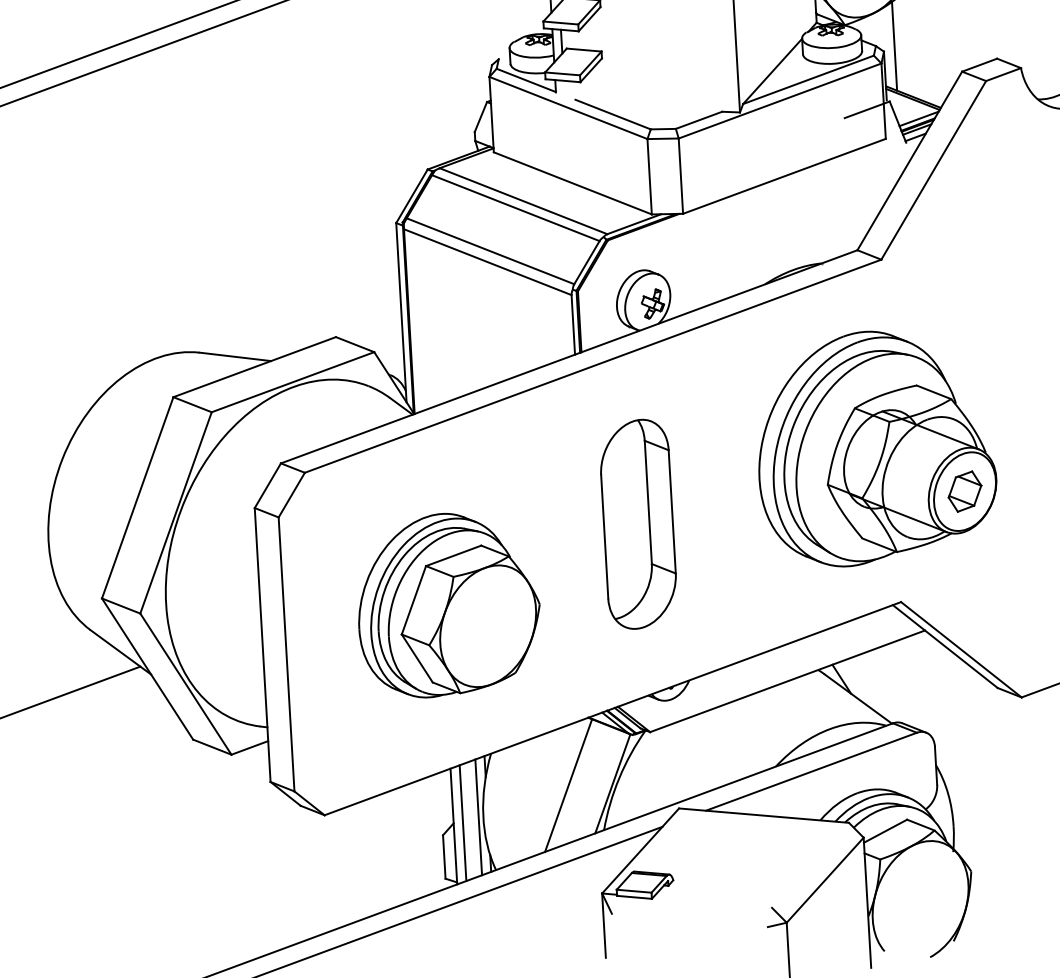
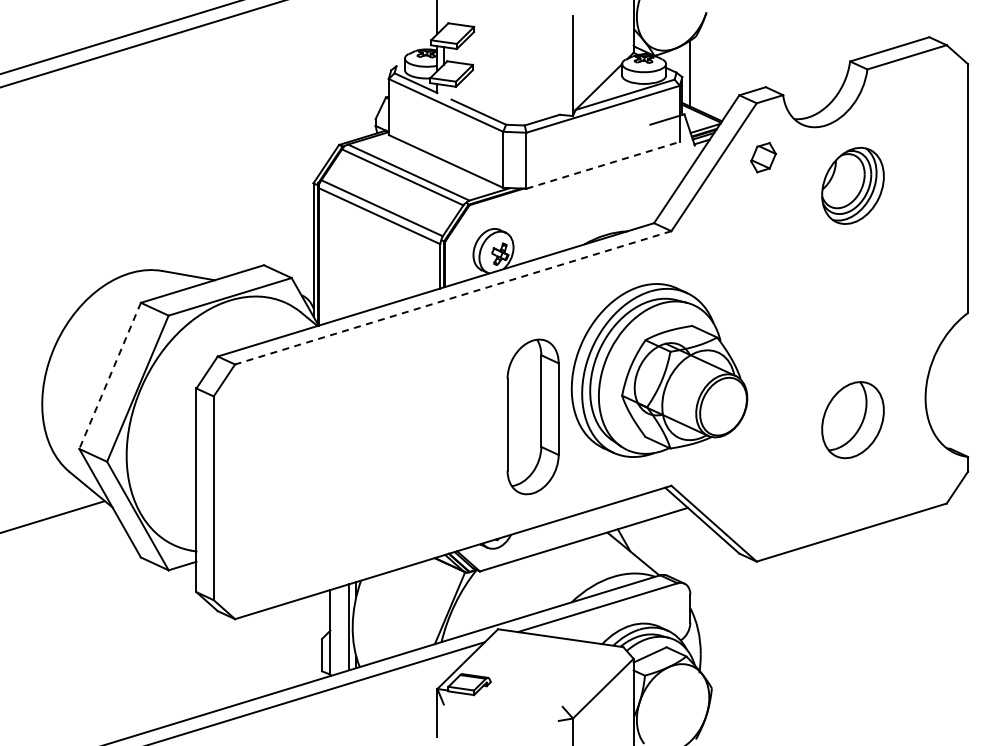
line: (784, 176) -> (603, 165), solid -> dashed
line: (592, 365) -> (452, 297), solid -> dashed
part: (964, 491) -> (763, 157), moved
line: (136, 498) -> (109, 376), solid -> dashed
part: (637, 523) -> (532, 416), moved
part: (447, 604) -> (335, 468), removed
line: (567, 785) -> (416, 607), removed
line: (463, 822) -> (337, 630), removed

